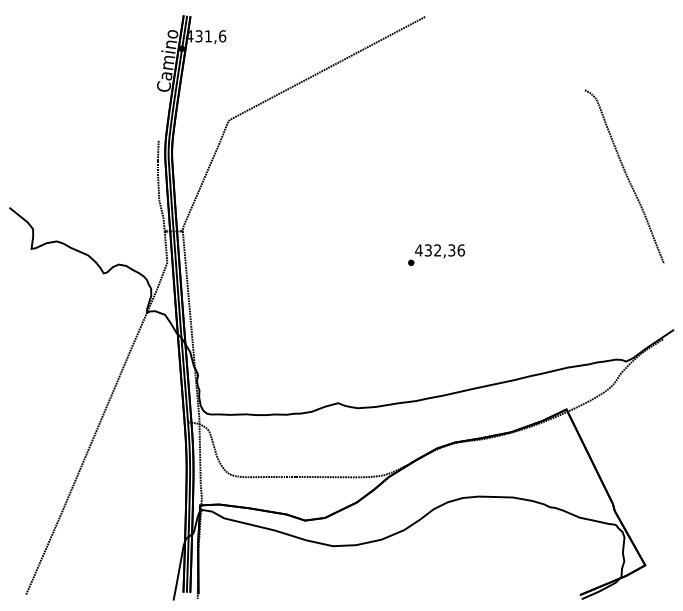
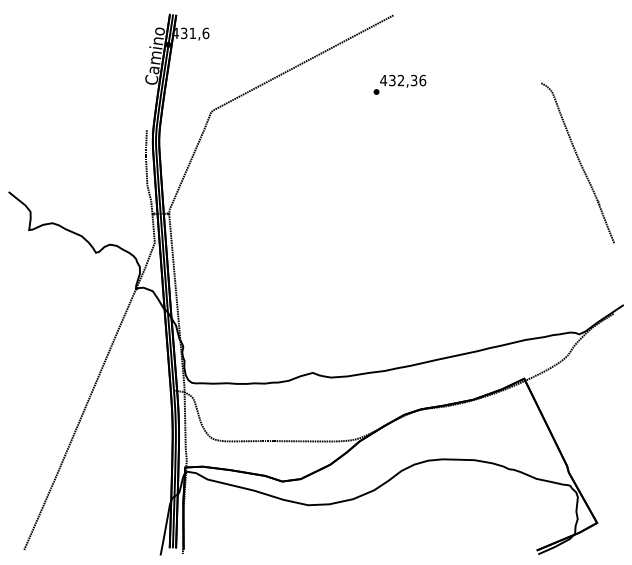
text: (436, 254) -> (399, 84), moved

